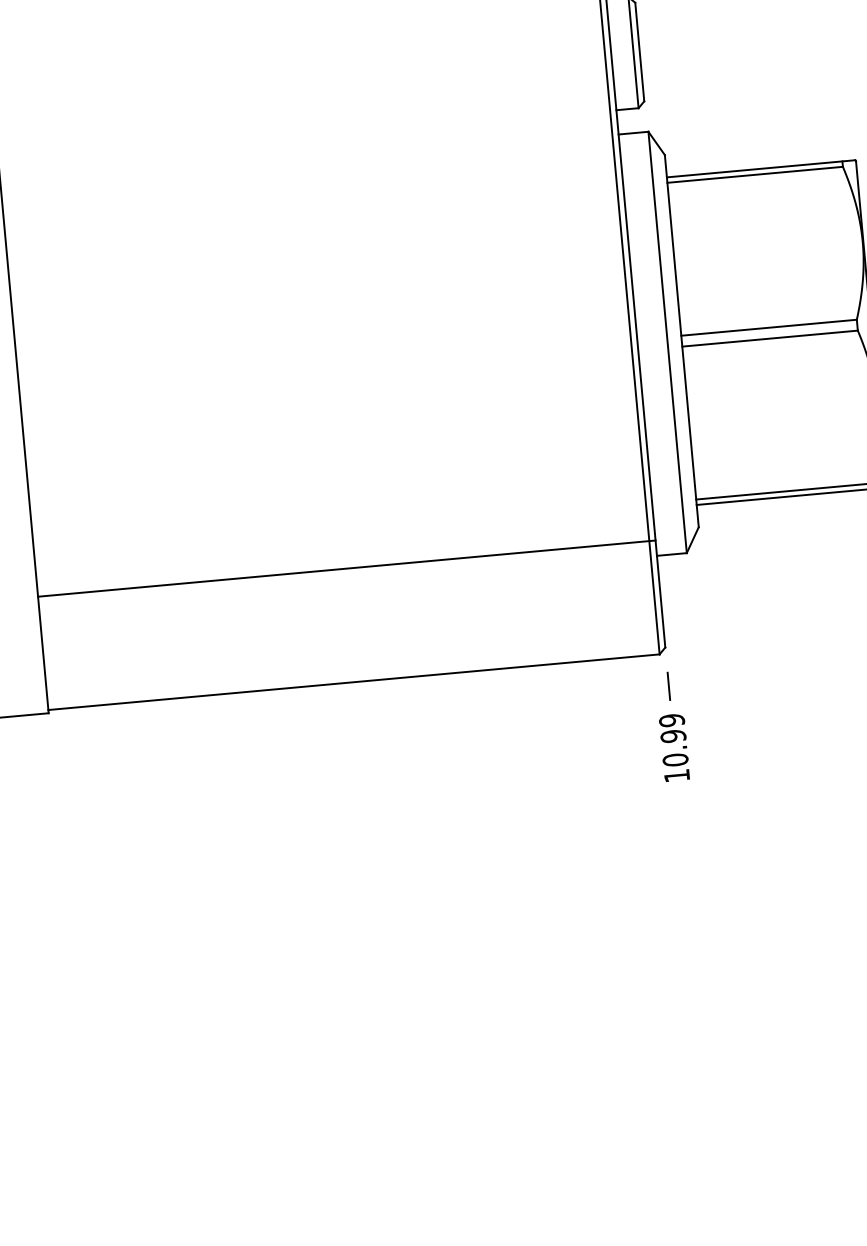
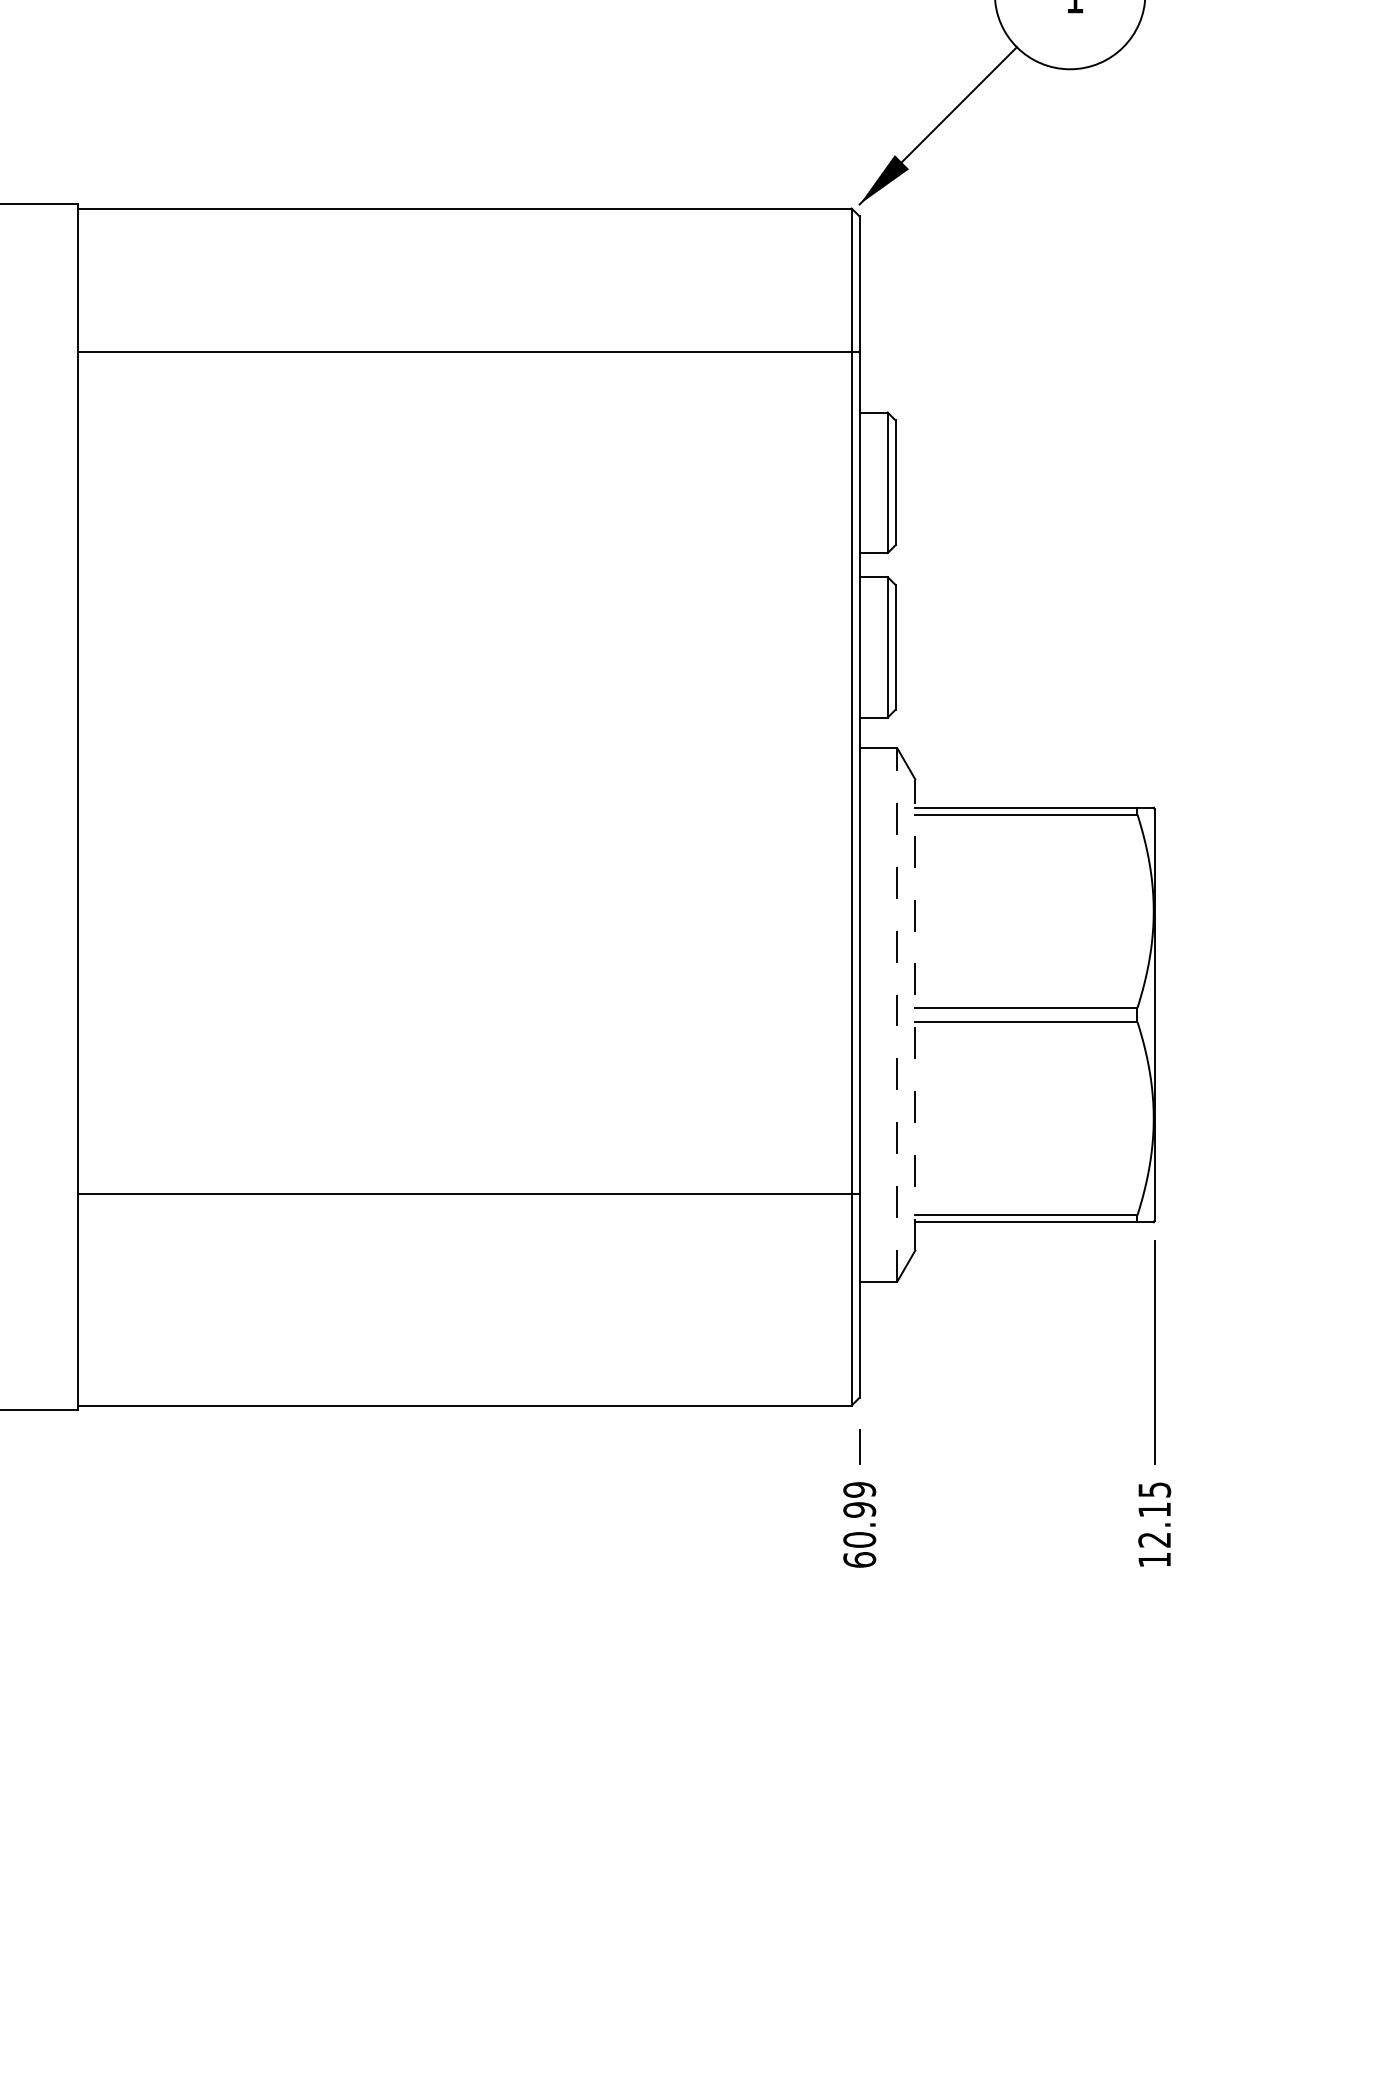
line: (681, 340) -> (915, 1014), solid -> dashed
line: (667, 342) -> (897, 1014), solid -> dashed
line: (346, 568) -> (468, 1194), moved
text: (676, 775) -> (859, 1559), 10.99 -> 60.99

